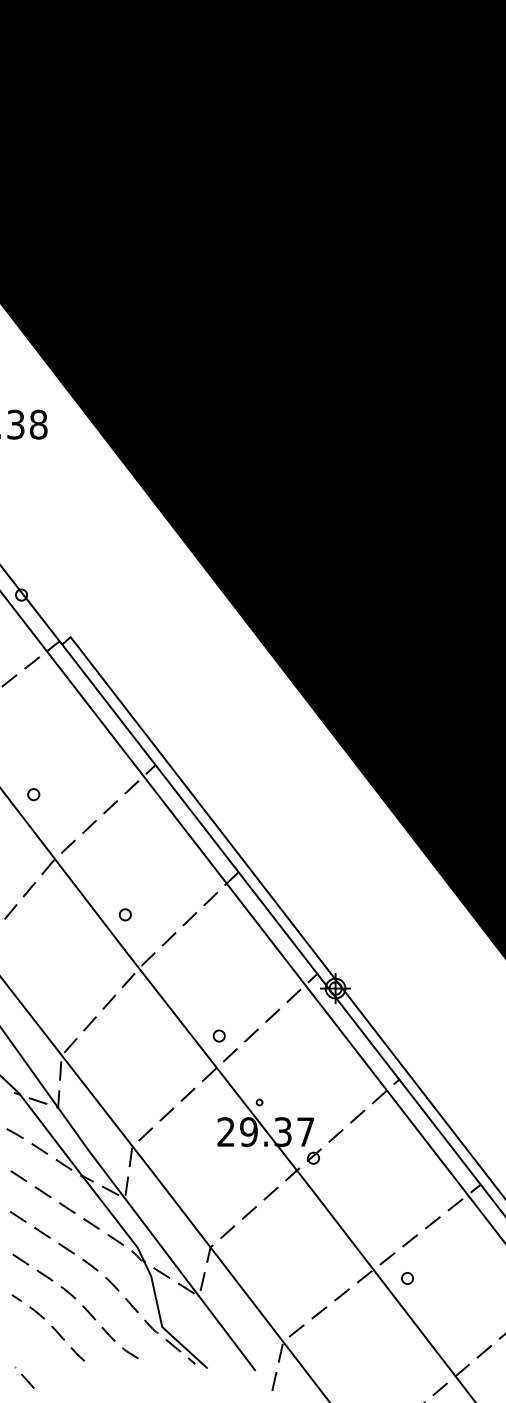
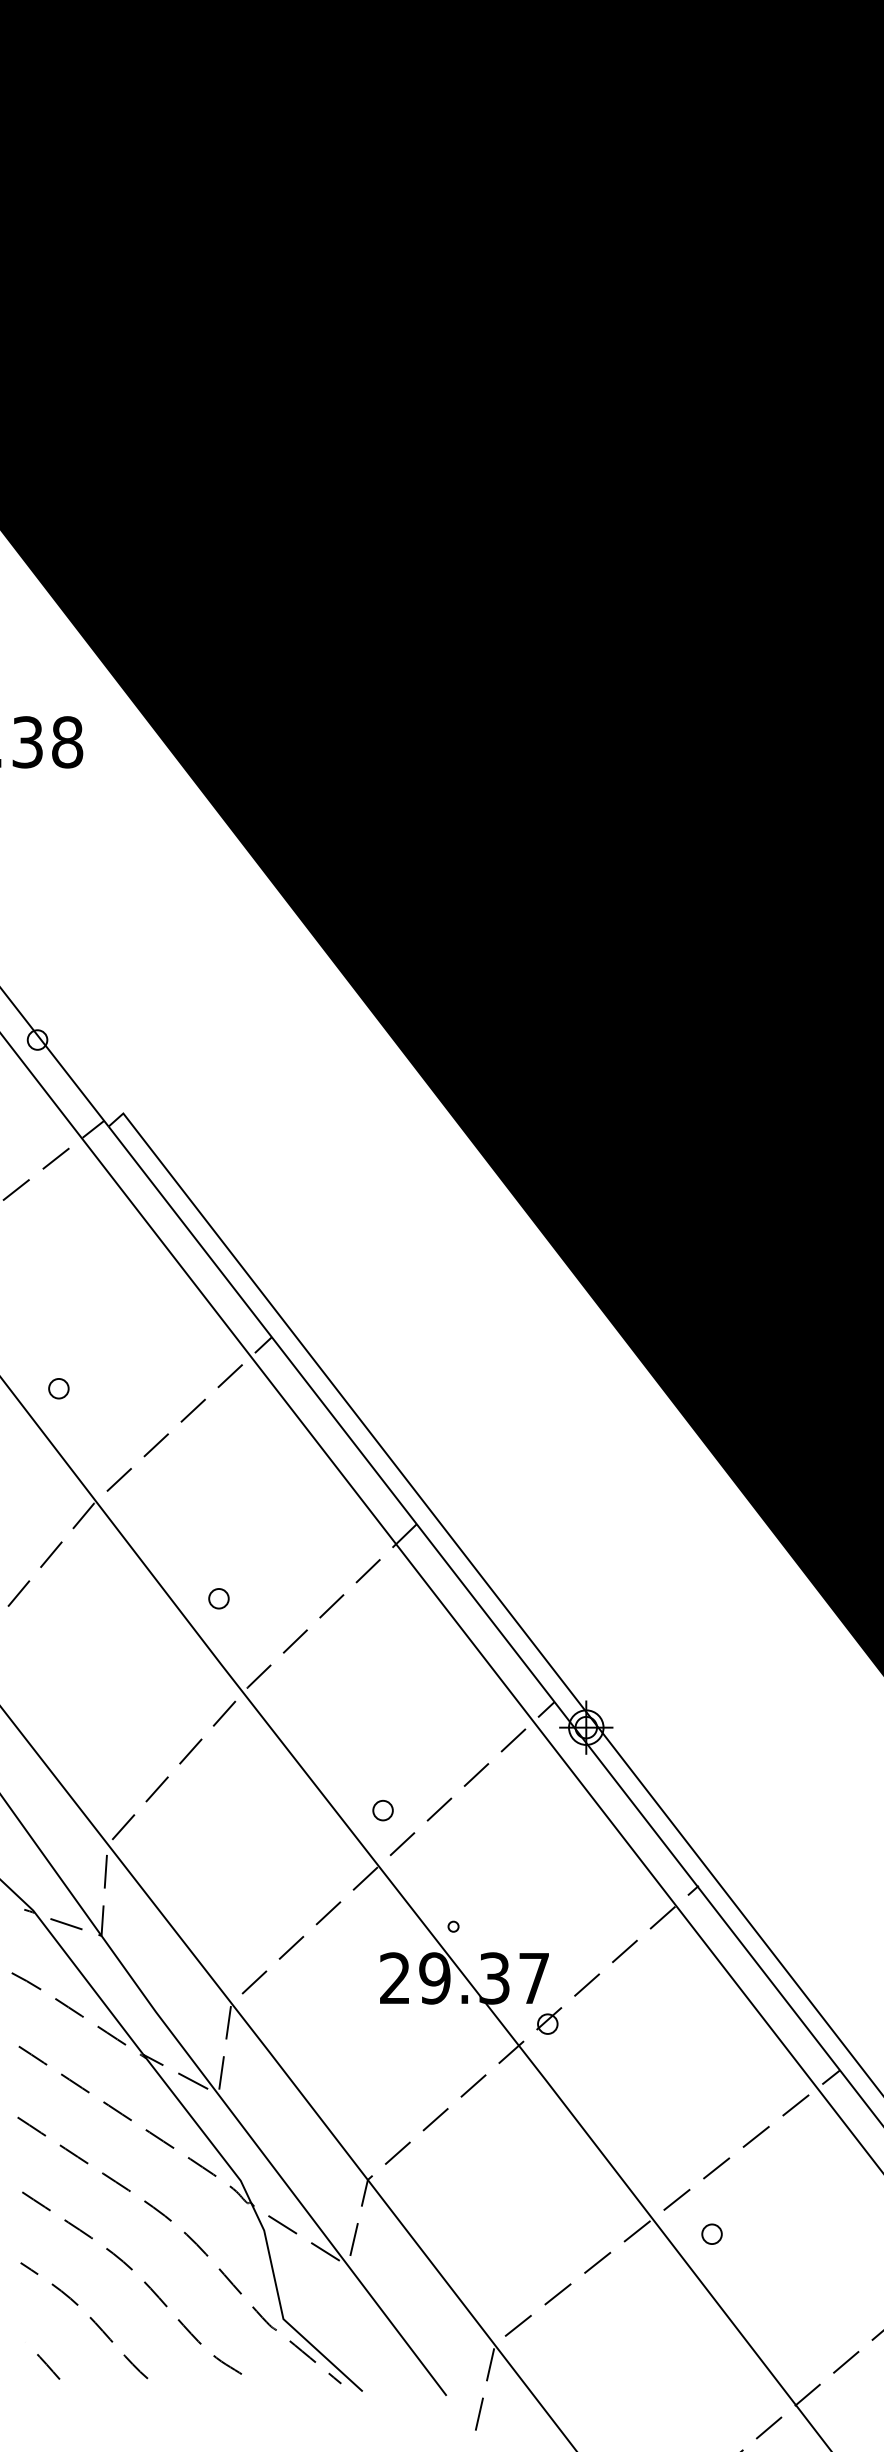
curve: (24, 1377) -> (42, 2360), moved

